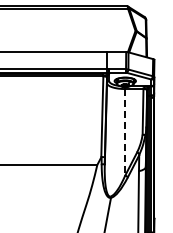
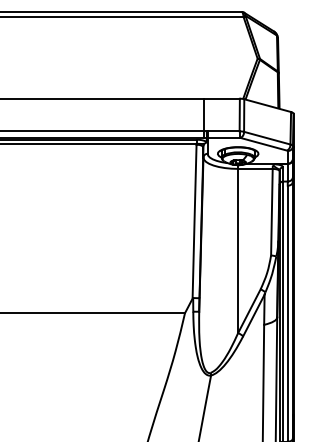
line: (125, 132) -> (238, 251), dashed -> solid

